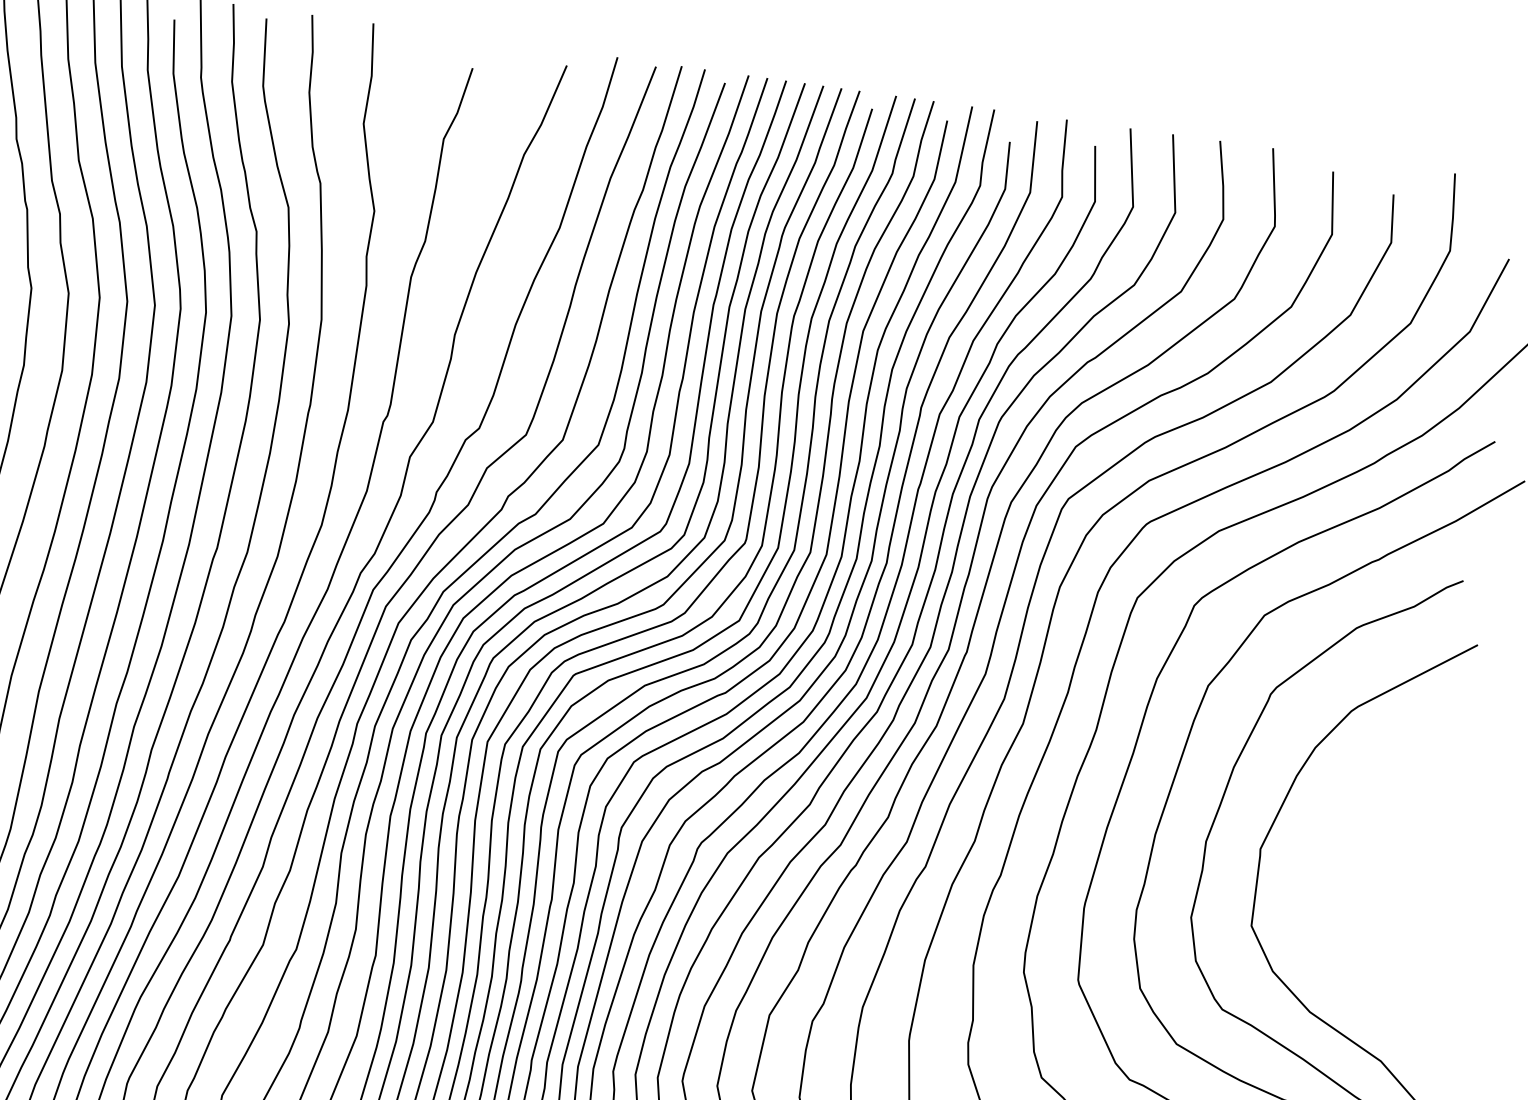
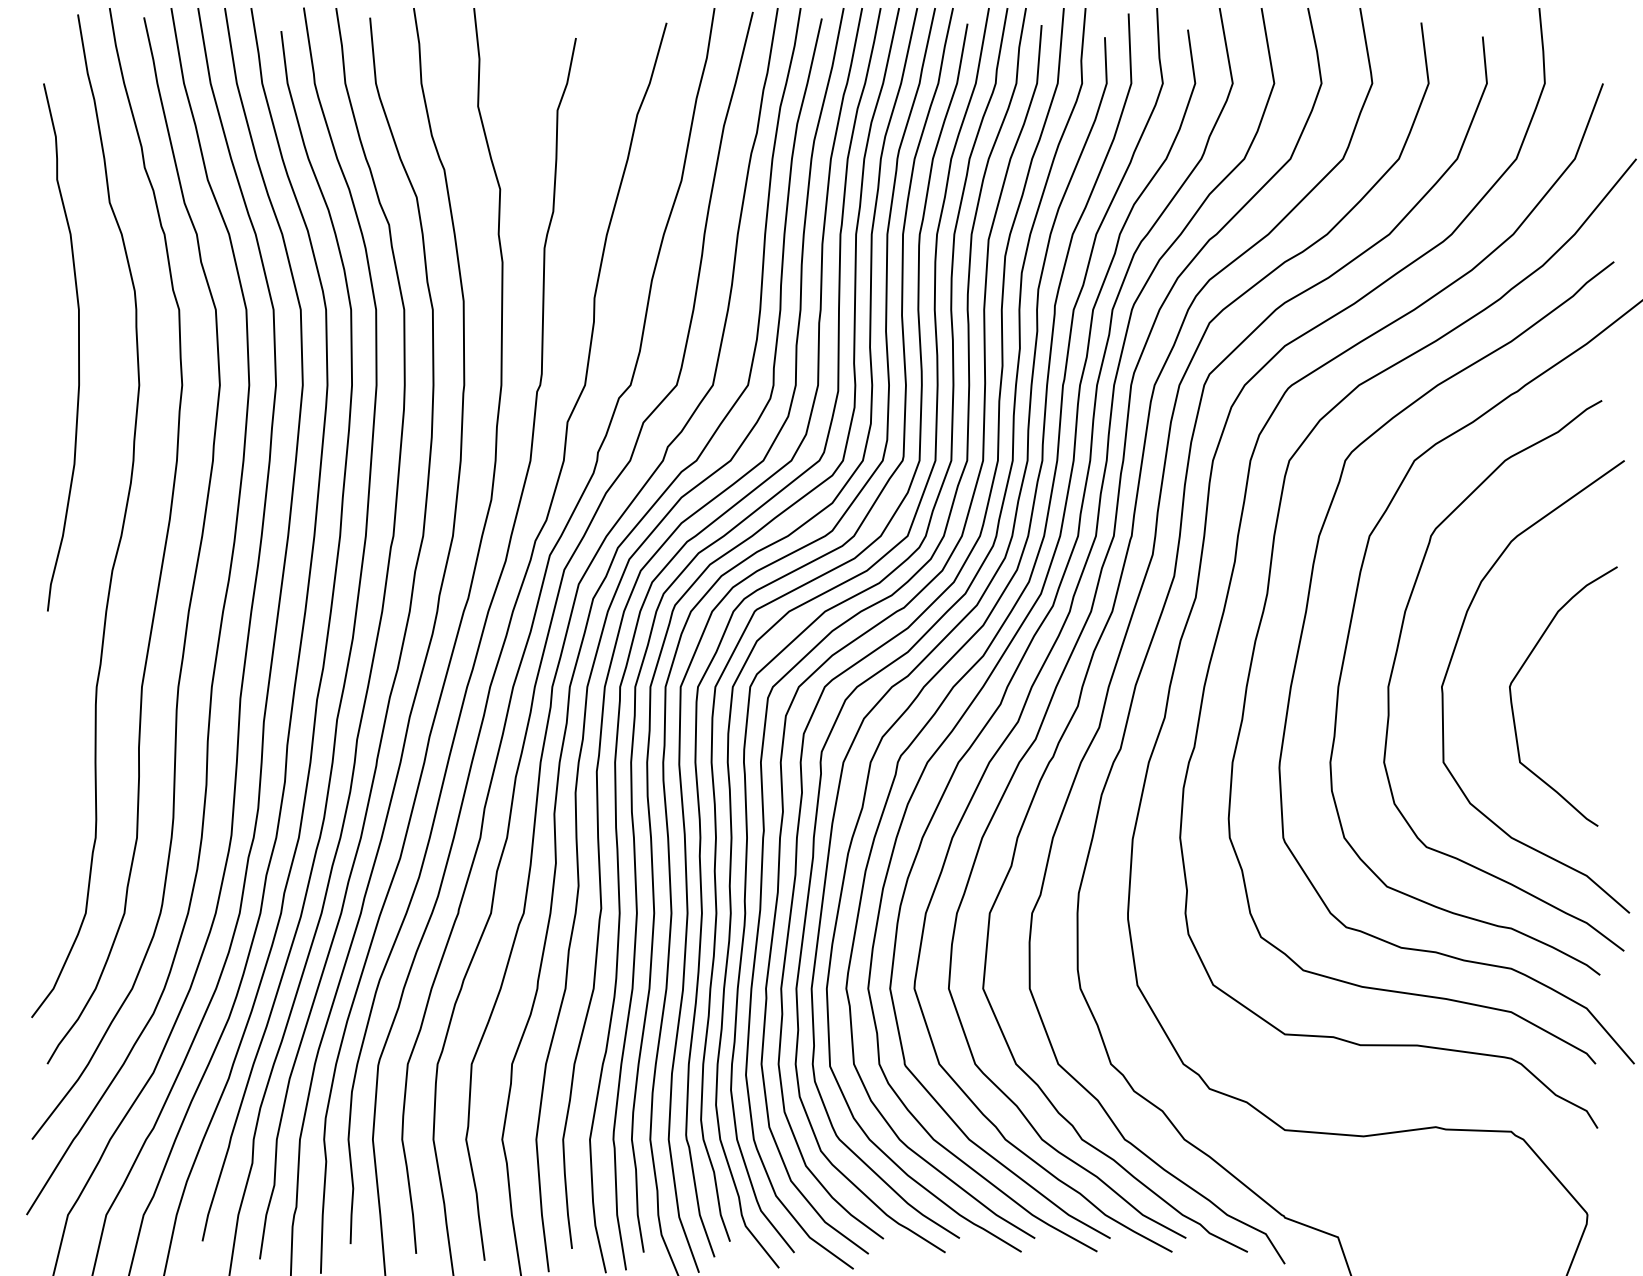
curve: (1343, 842) -> (1521, 669), added

